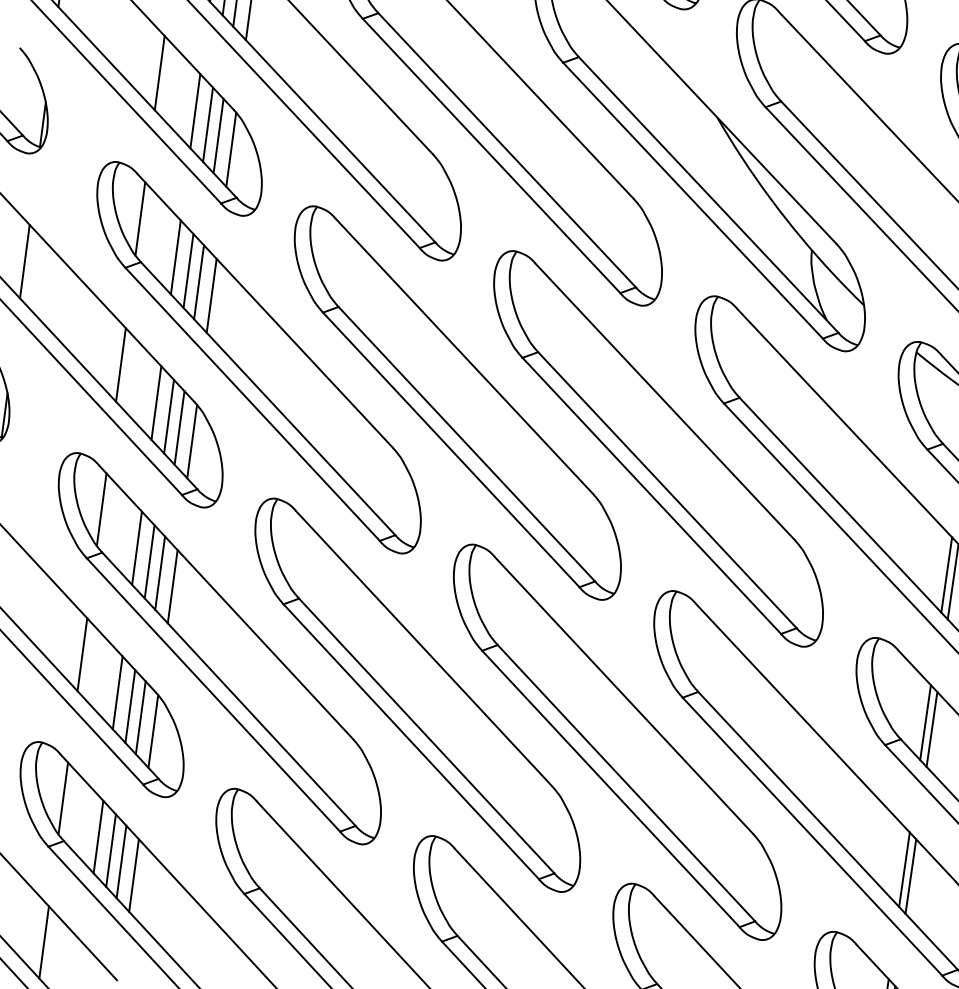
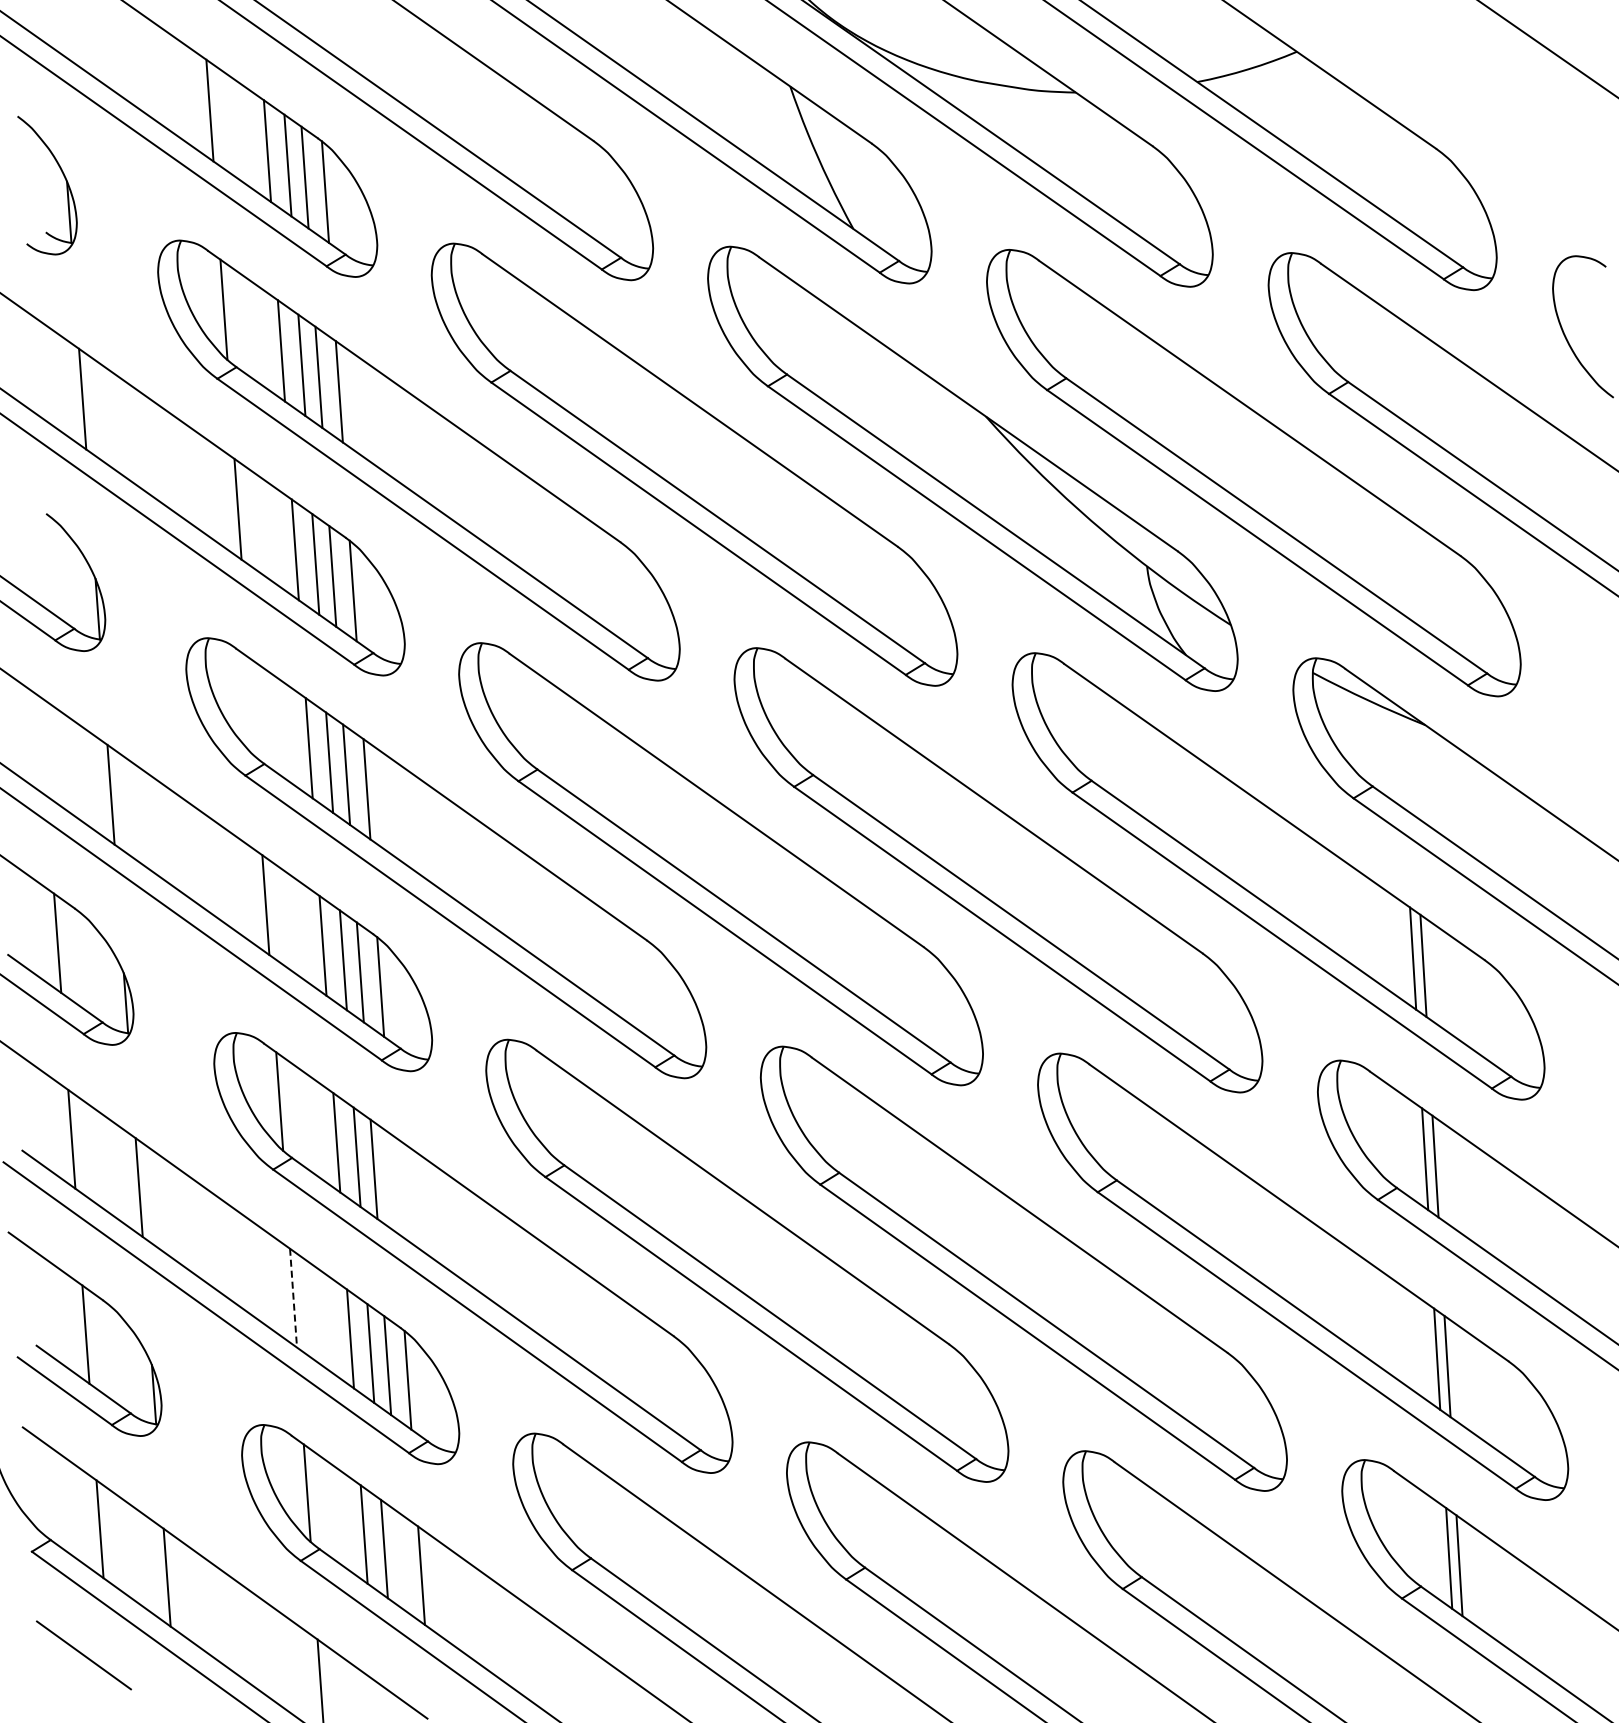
line: (140, 218) -> (251, 706), removed
line: (172, 586) -> (393, 1183), removed
line: (82, 654) -> (293, 1298), solid -> dashed
line: (120, 862) -> (400, 1561), removed

